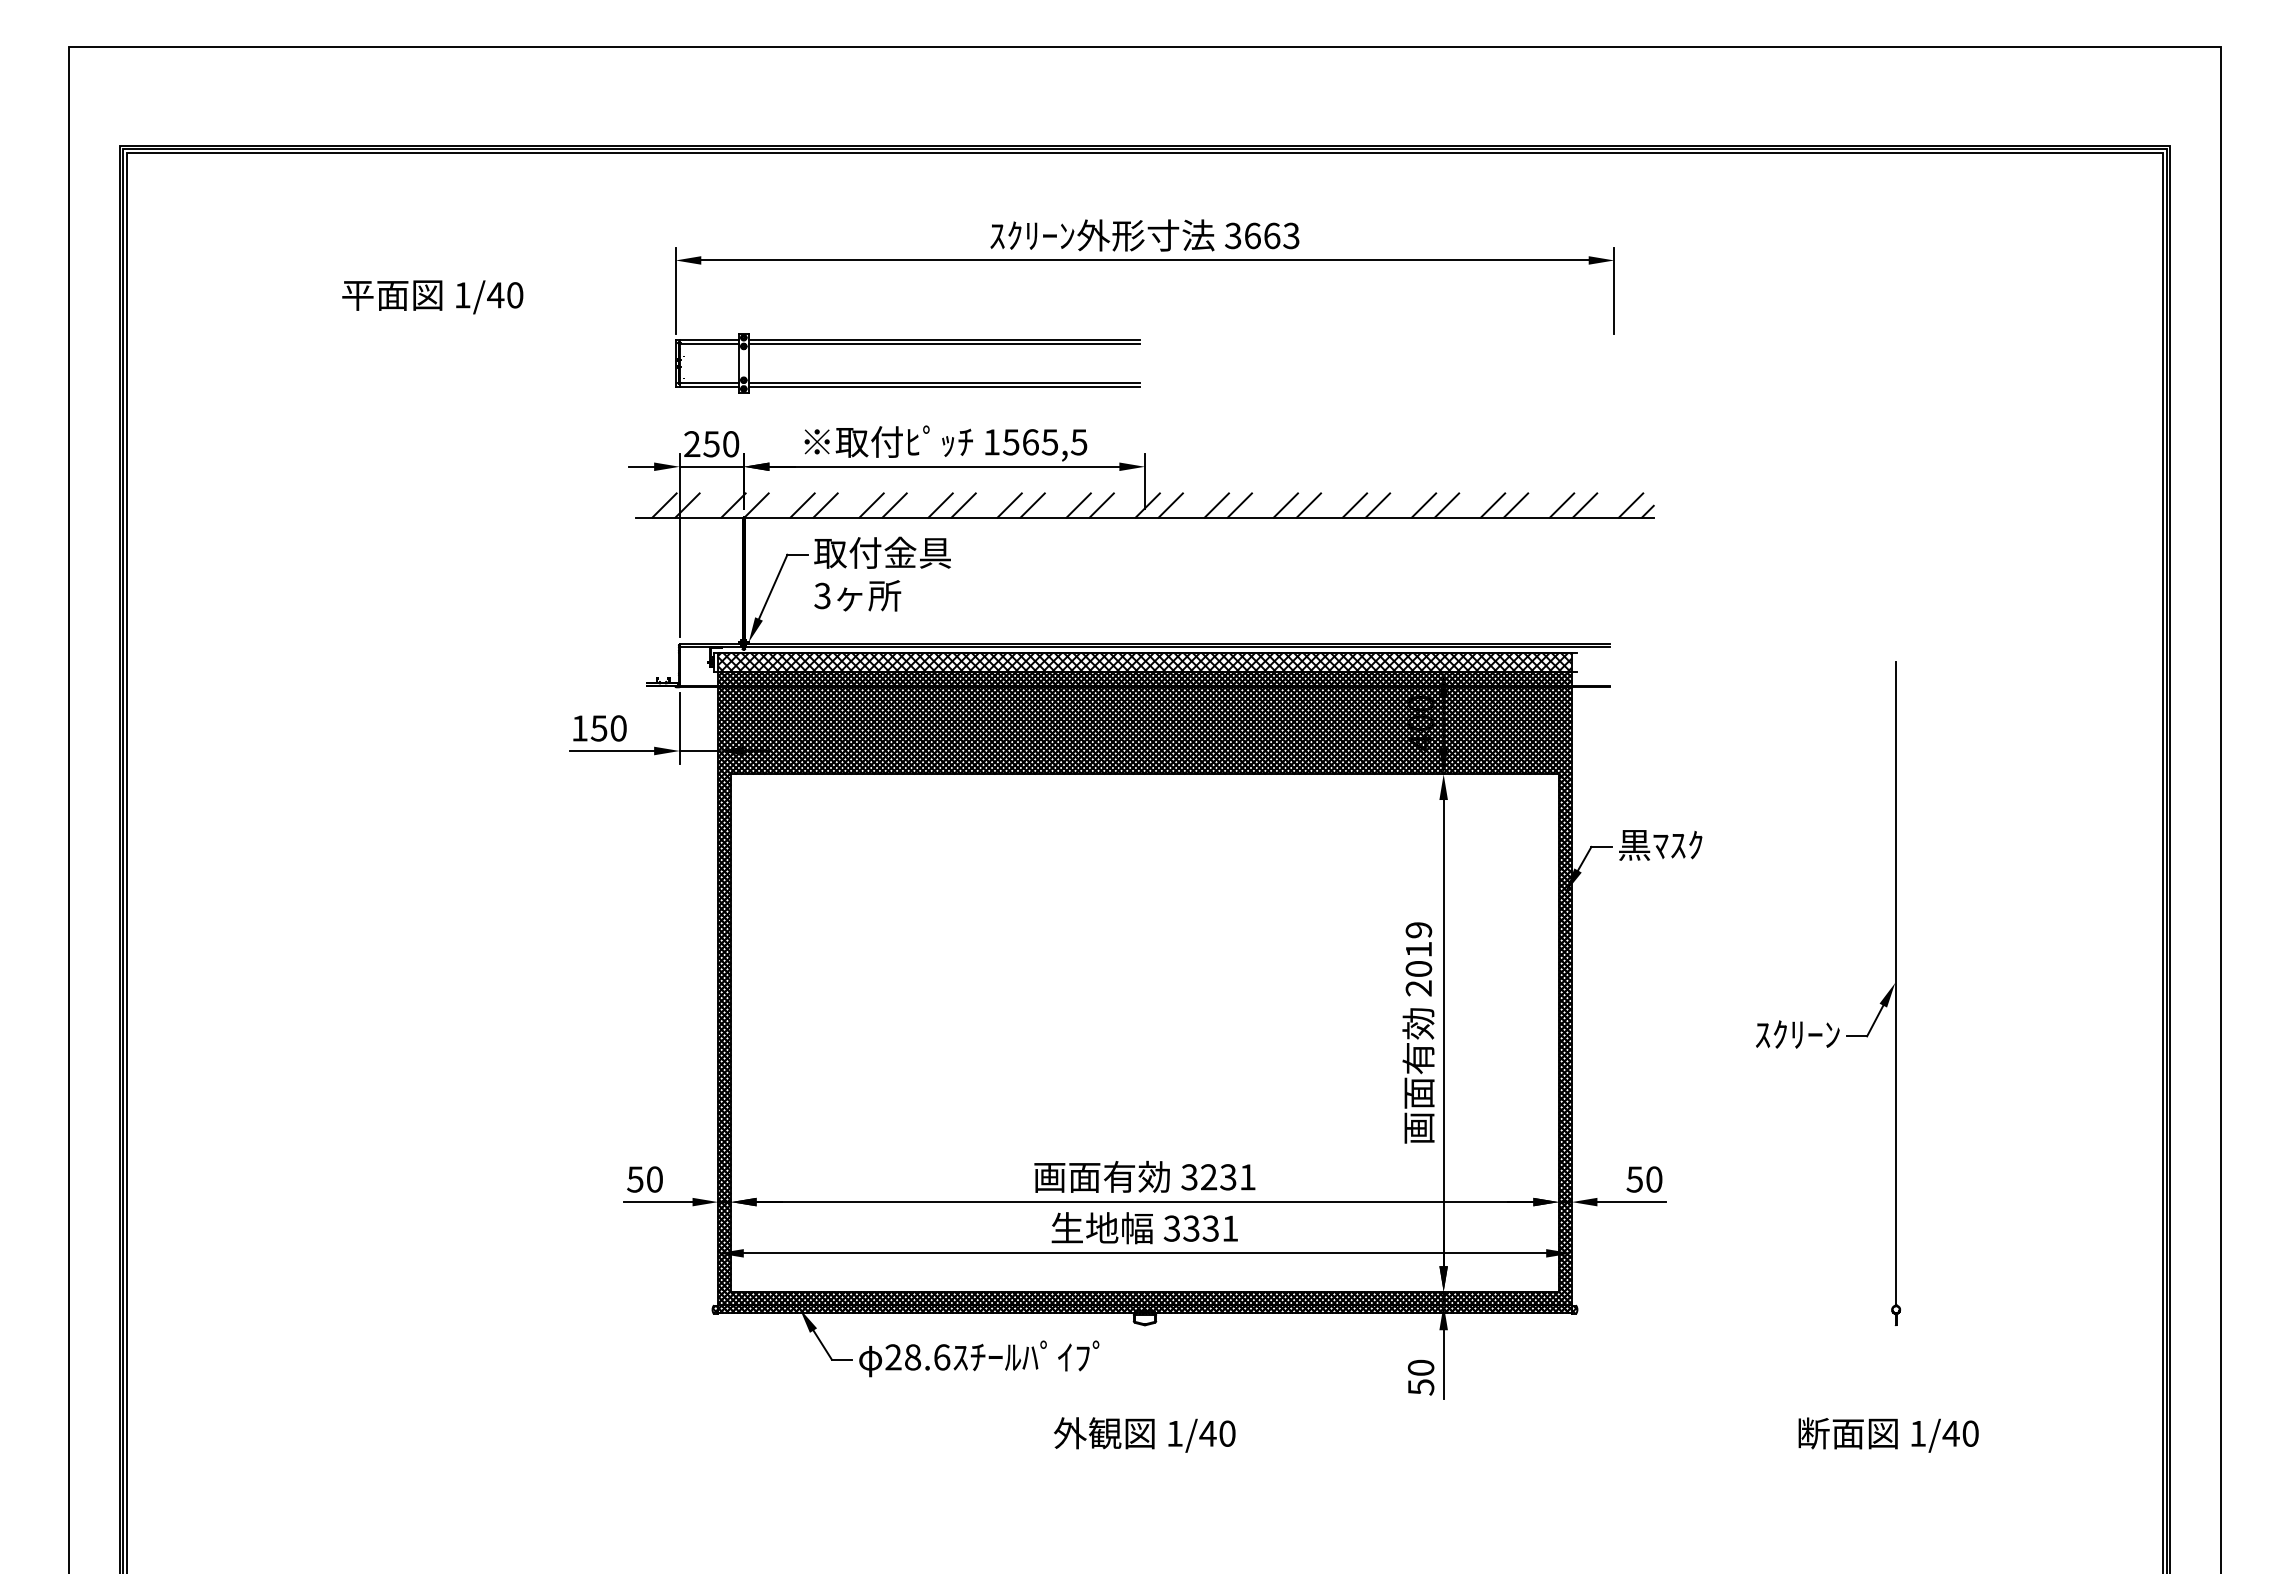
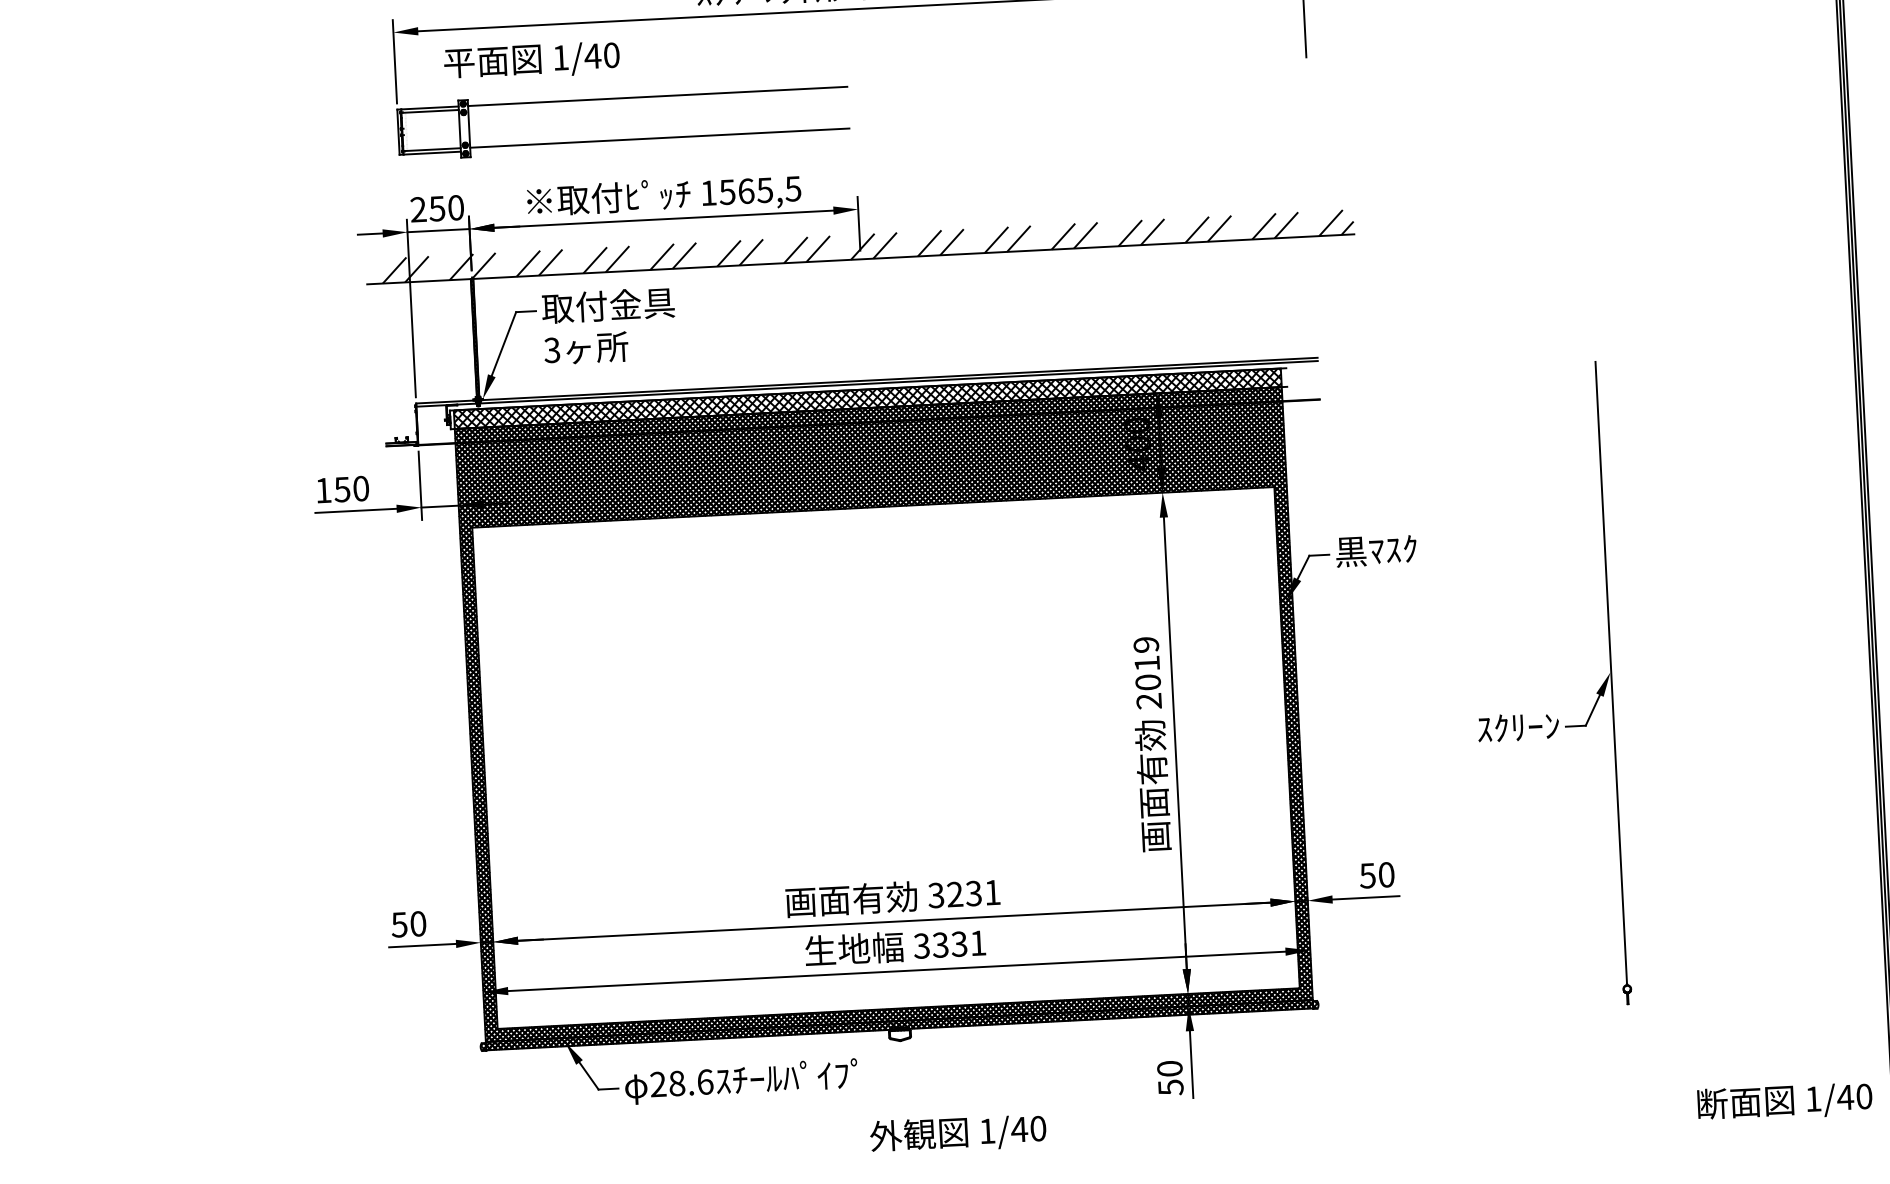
text: (432, 297) -> (531, 61), moved
line: (944, 343) -> (657, 99), removed
line: (944, 386) -> (660, 141), removed
text: (1144, 1434) -> (957, 1133), moved
text: (1888, 1434) -> (1784, 1101), moved

